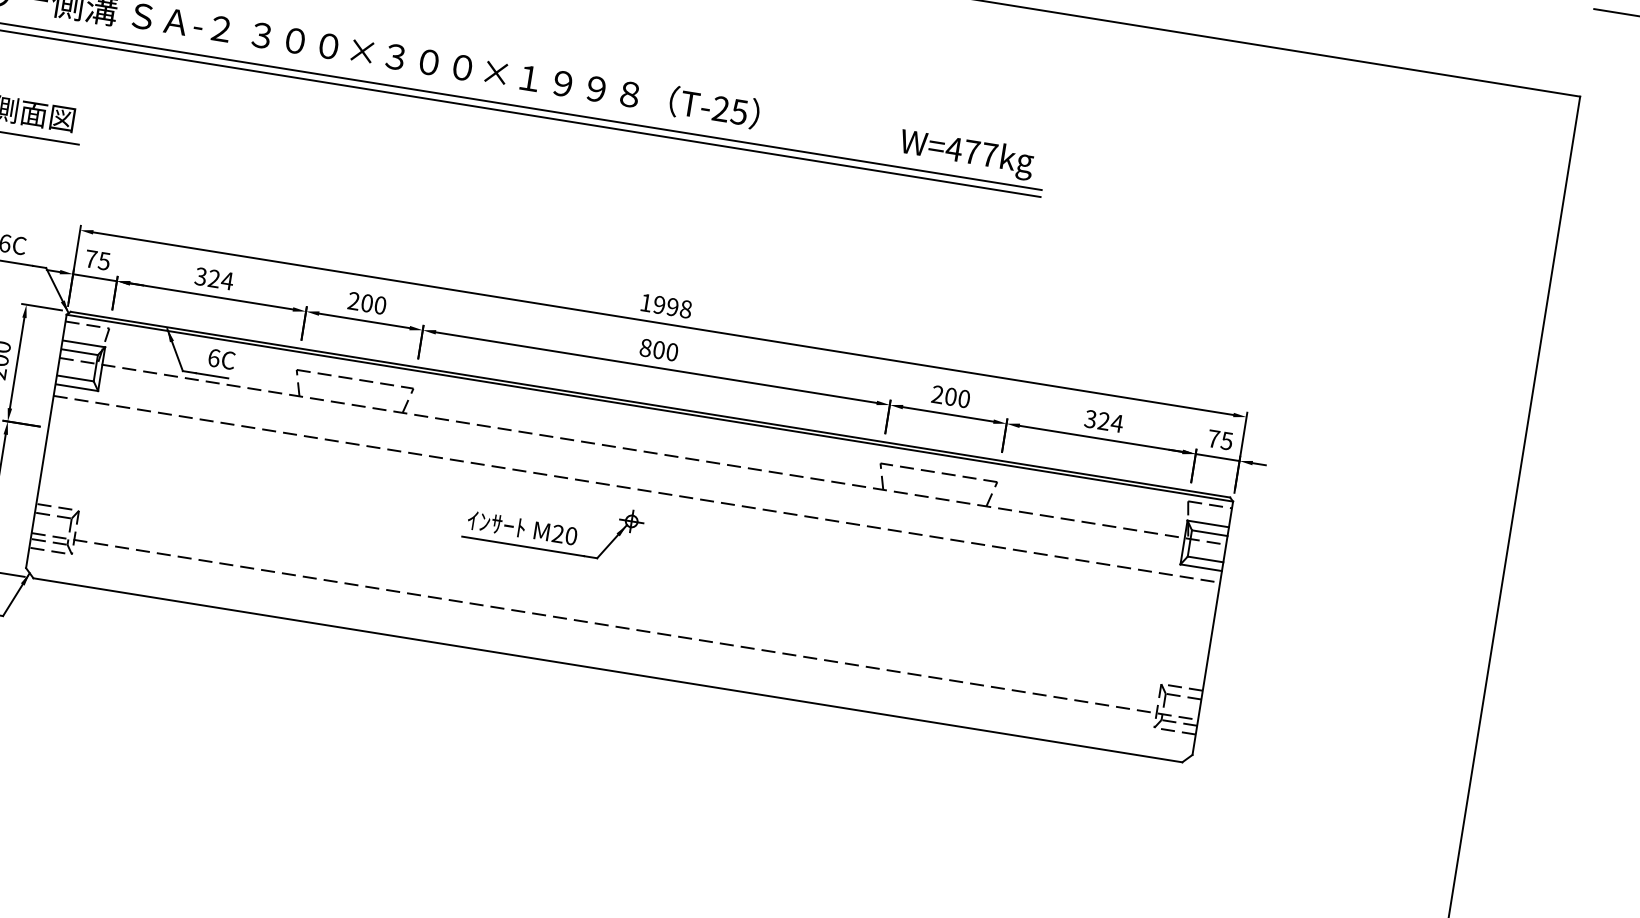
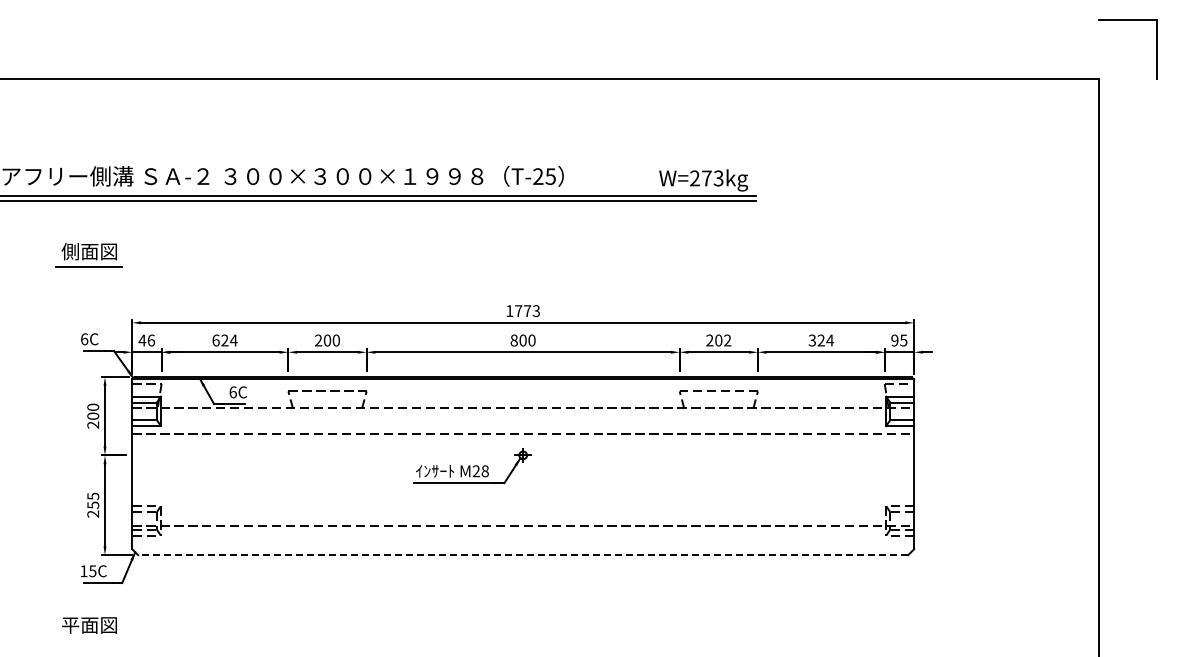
text: (971, 152) -> (706, 178), W=477kg -> W=273kg
text: (97, 260) -> (146, 340), 75 -> 46
text: (200, 276) -> (215, 340), 324 -> 624
text: (672, 307) -> (527, 311), 1998 -> 1773
text: (964, 398) -> (727, 340), 200 -> 202
text: (1213, 438) -> (894, 340), 75 -> 95
text: (570, 536) -> (484, 471), M20 -> M28
line: (606, 670) -> (522, 555), solid -> dashed

